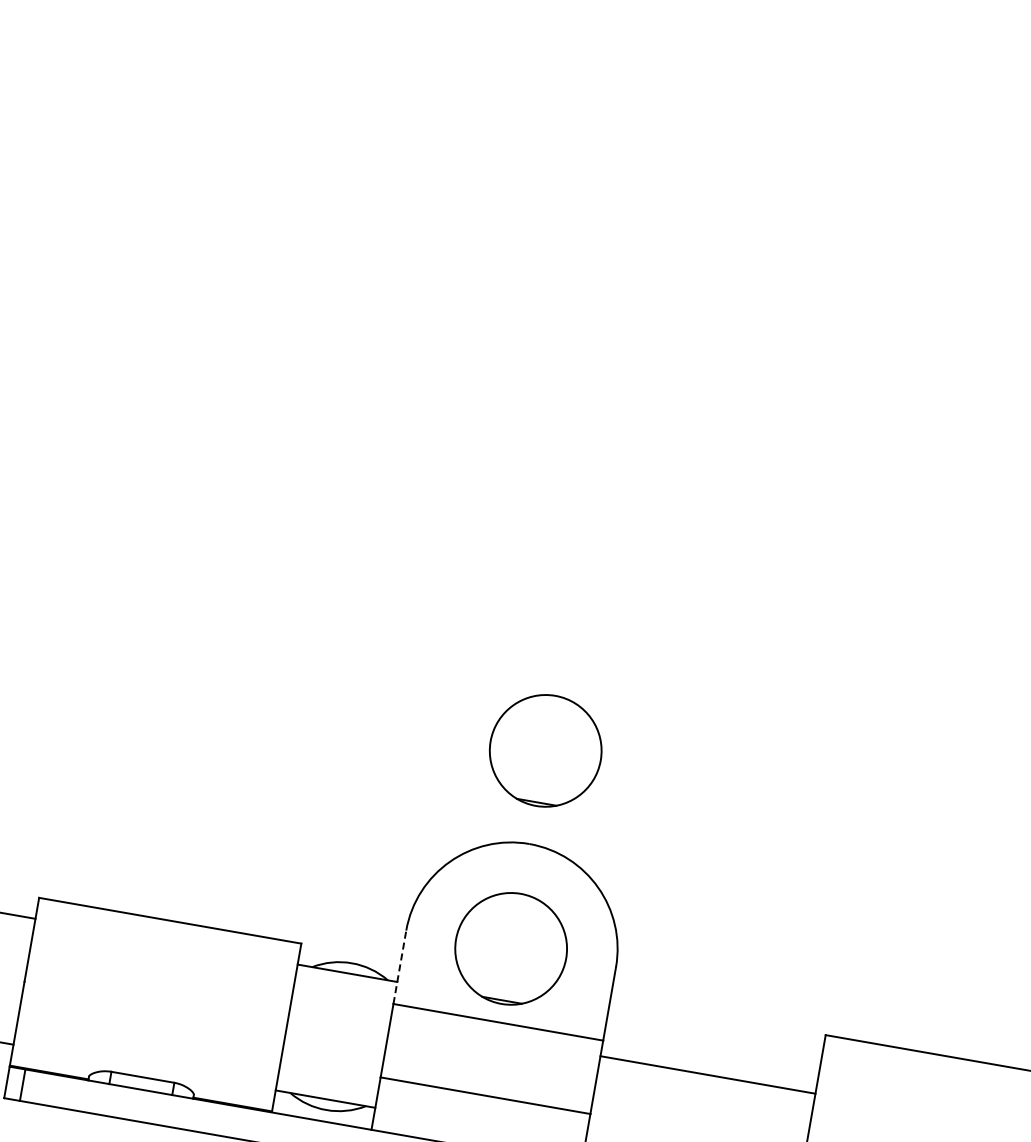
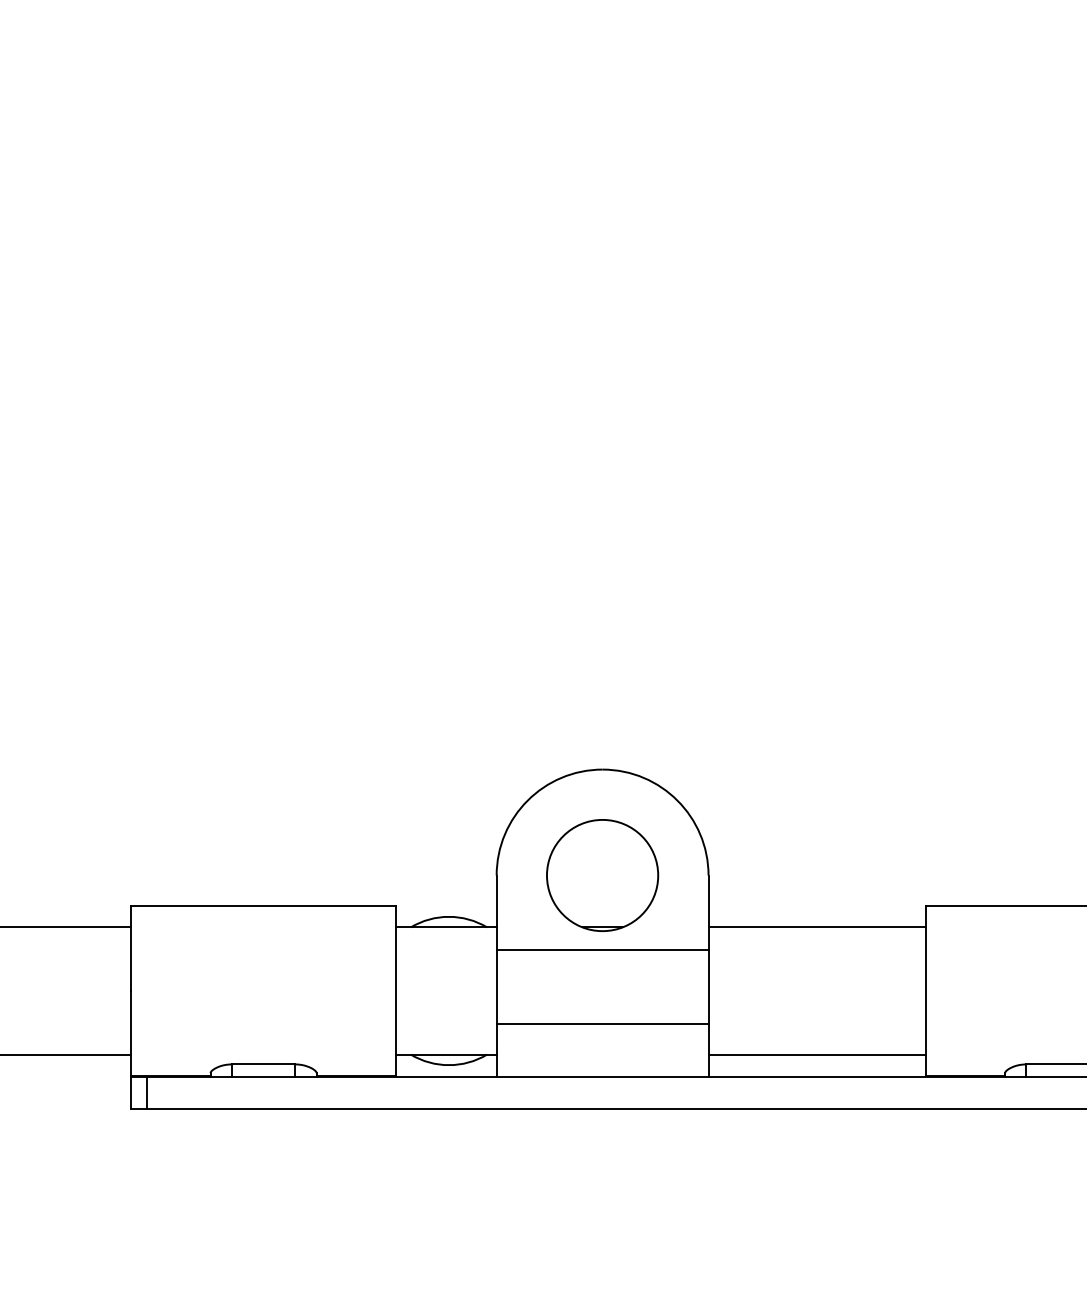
part: (545, 750) -> (602, 675), removed
line: (399, 967) -> (496, 912), dashed -> solid
line: (707, 1074) -> (816, 927), moved

